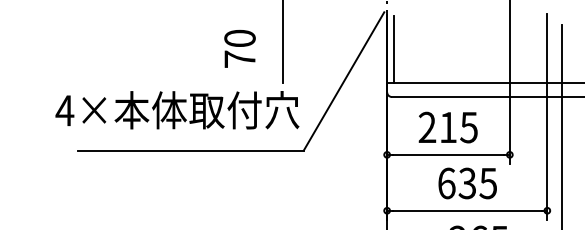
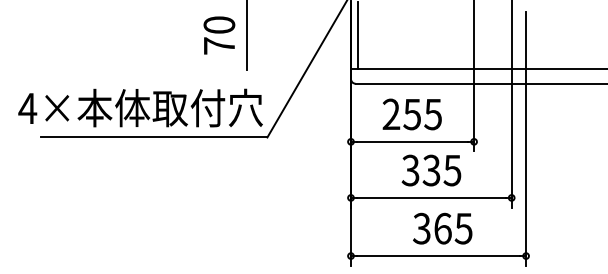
text: (240, 48) -> (219, 35), moved
text: (177, 109) -> (140, 107), moved
text: (447, 127) -> (411, 114), 215 -> 255
text: (446, 183) -> (410, 170), 635 -> 335

